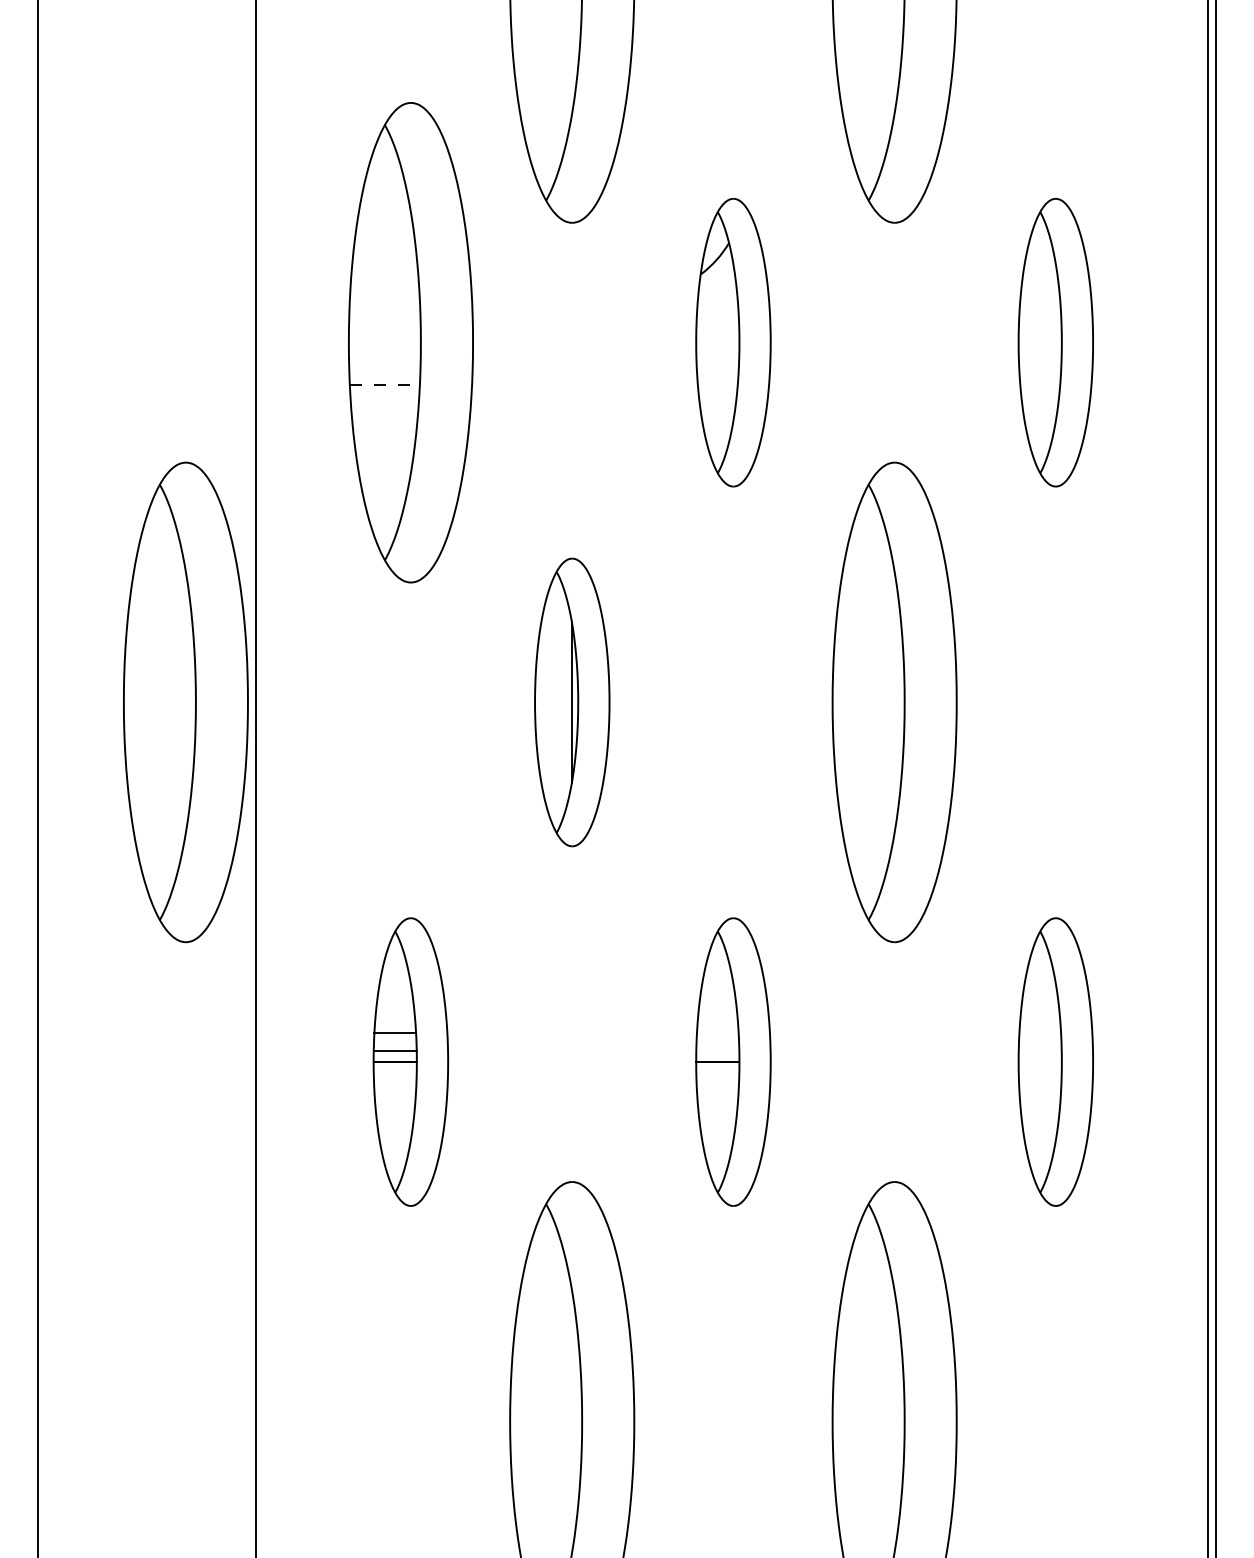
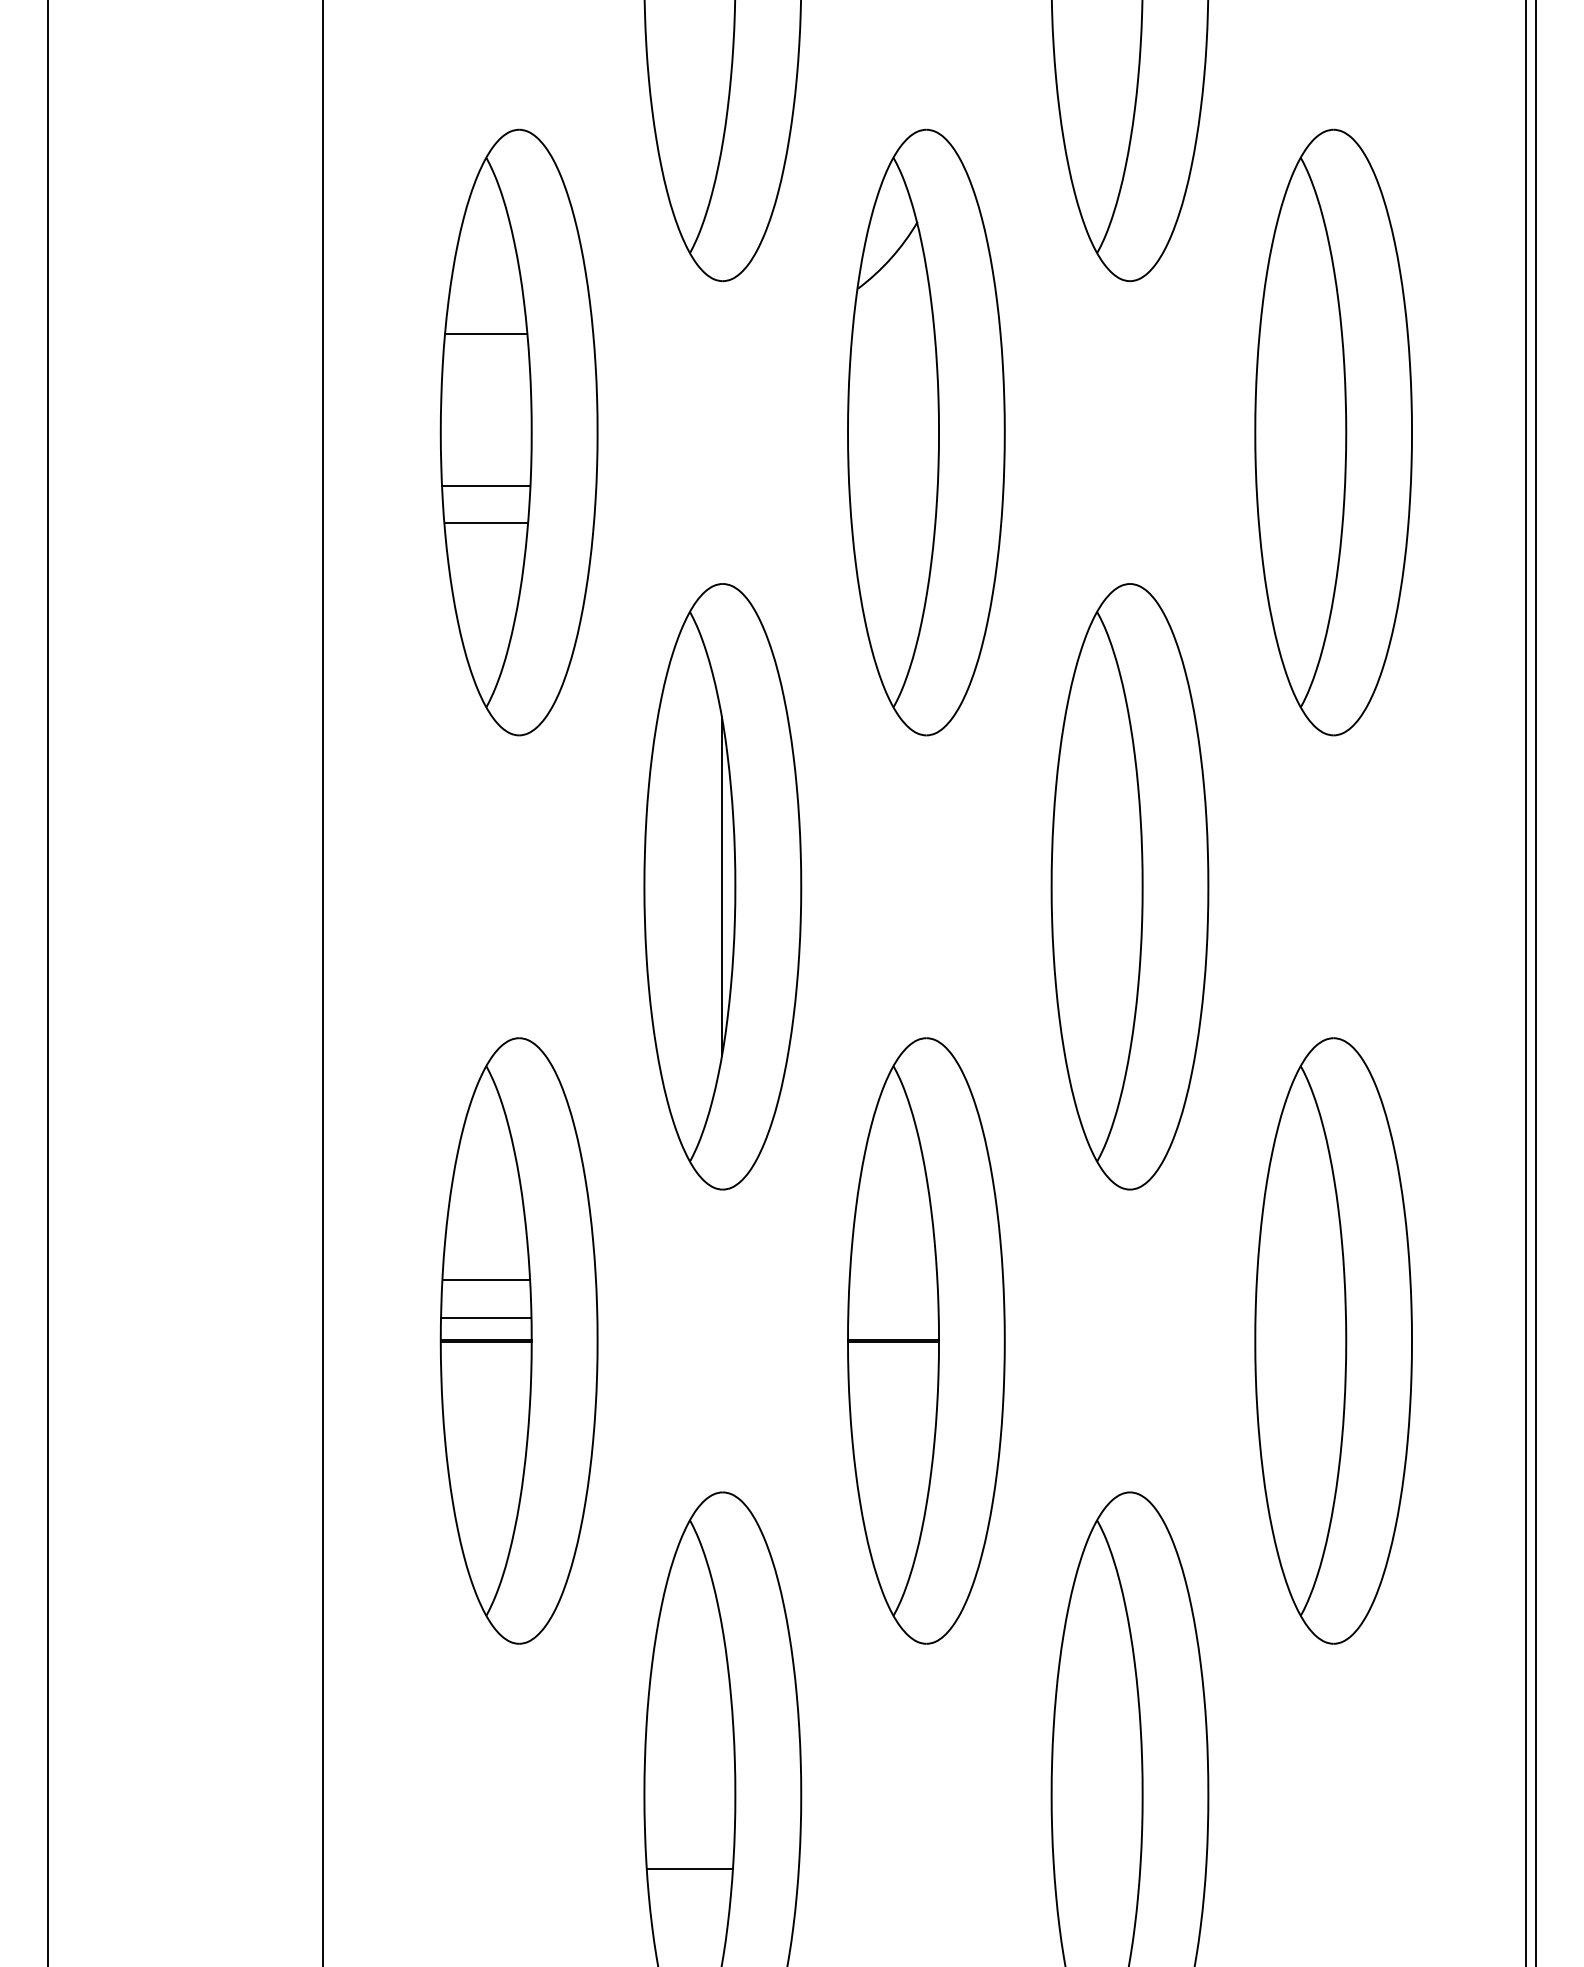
line: (385, 265) -> (486, 334), added
part: (733, 342) -> (926, 432), size x1.67
part: (1055, 342) -> (1333, 432), size x1.67
line: (385, 384) -> (486, 485), dashed -> solid
line: (385, 414) -> (486, 523), added
part: (185, 702) -> (234, 886), removed
part: (571, 702) -> (722, 886), size x1.67
part: (410, 1061) -> (518, 1340), size x1.67
part: (733, 1061) -> (926, 1340), size x1.67
part: (1055, 1061) -> (1333, 1340), size x1.67
line: (545, 1480) -> (689, 1869), added

